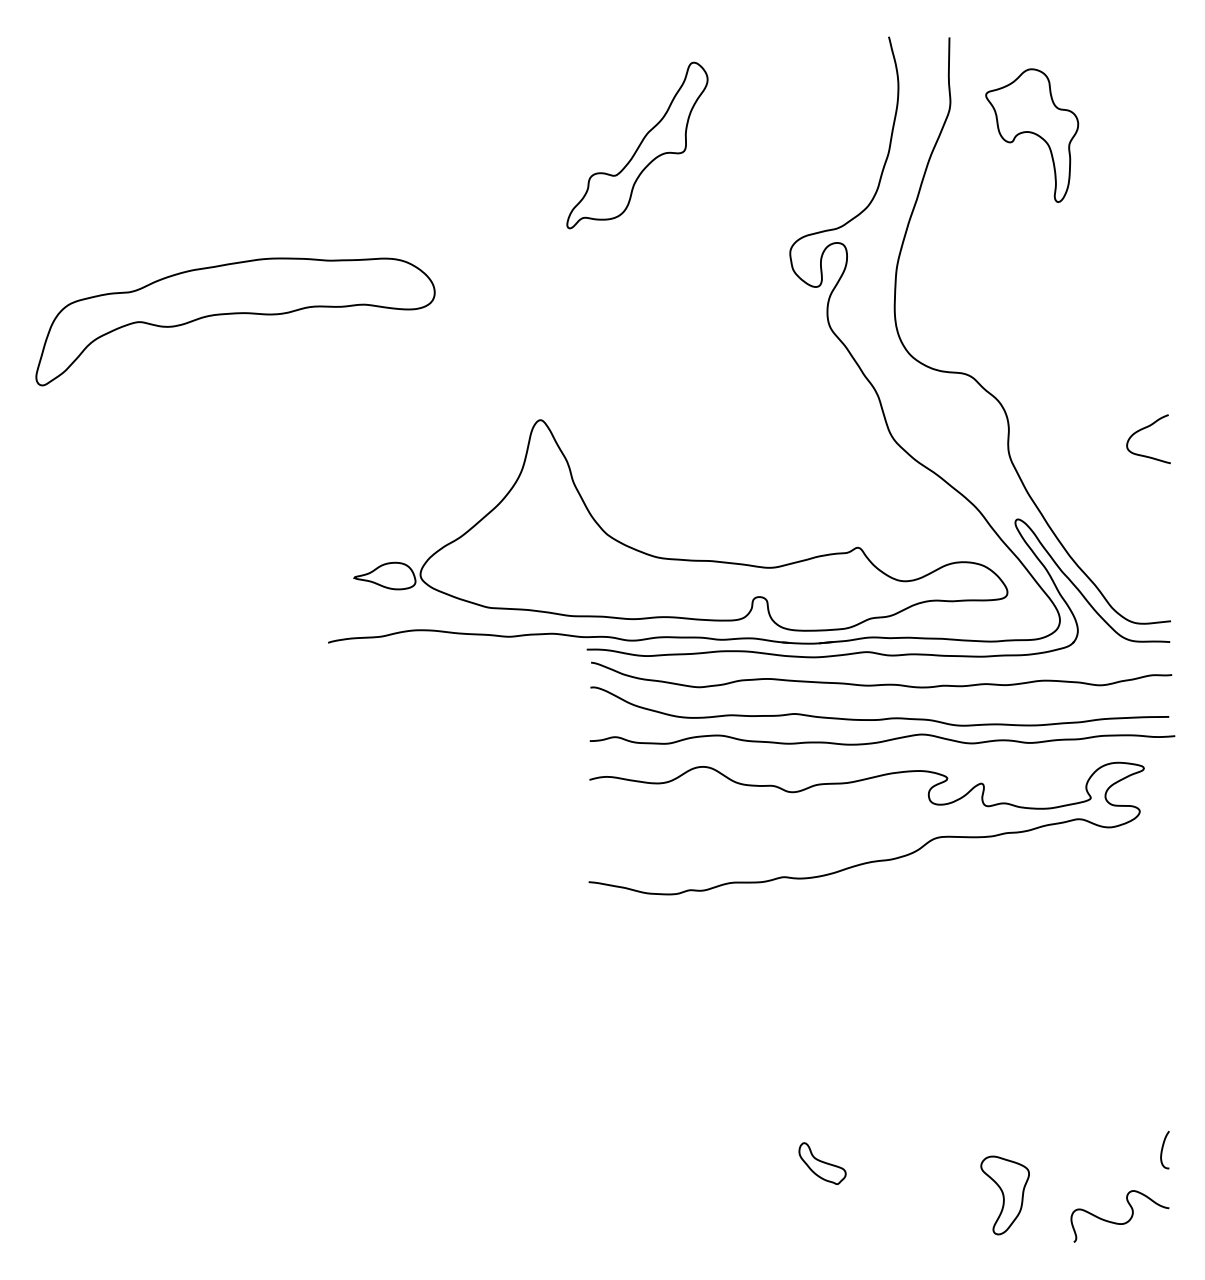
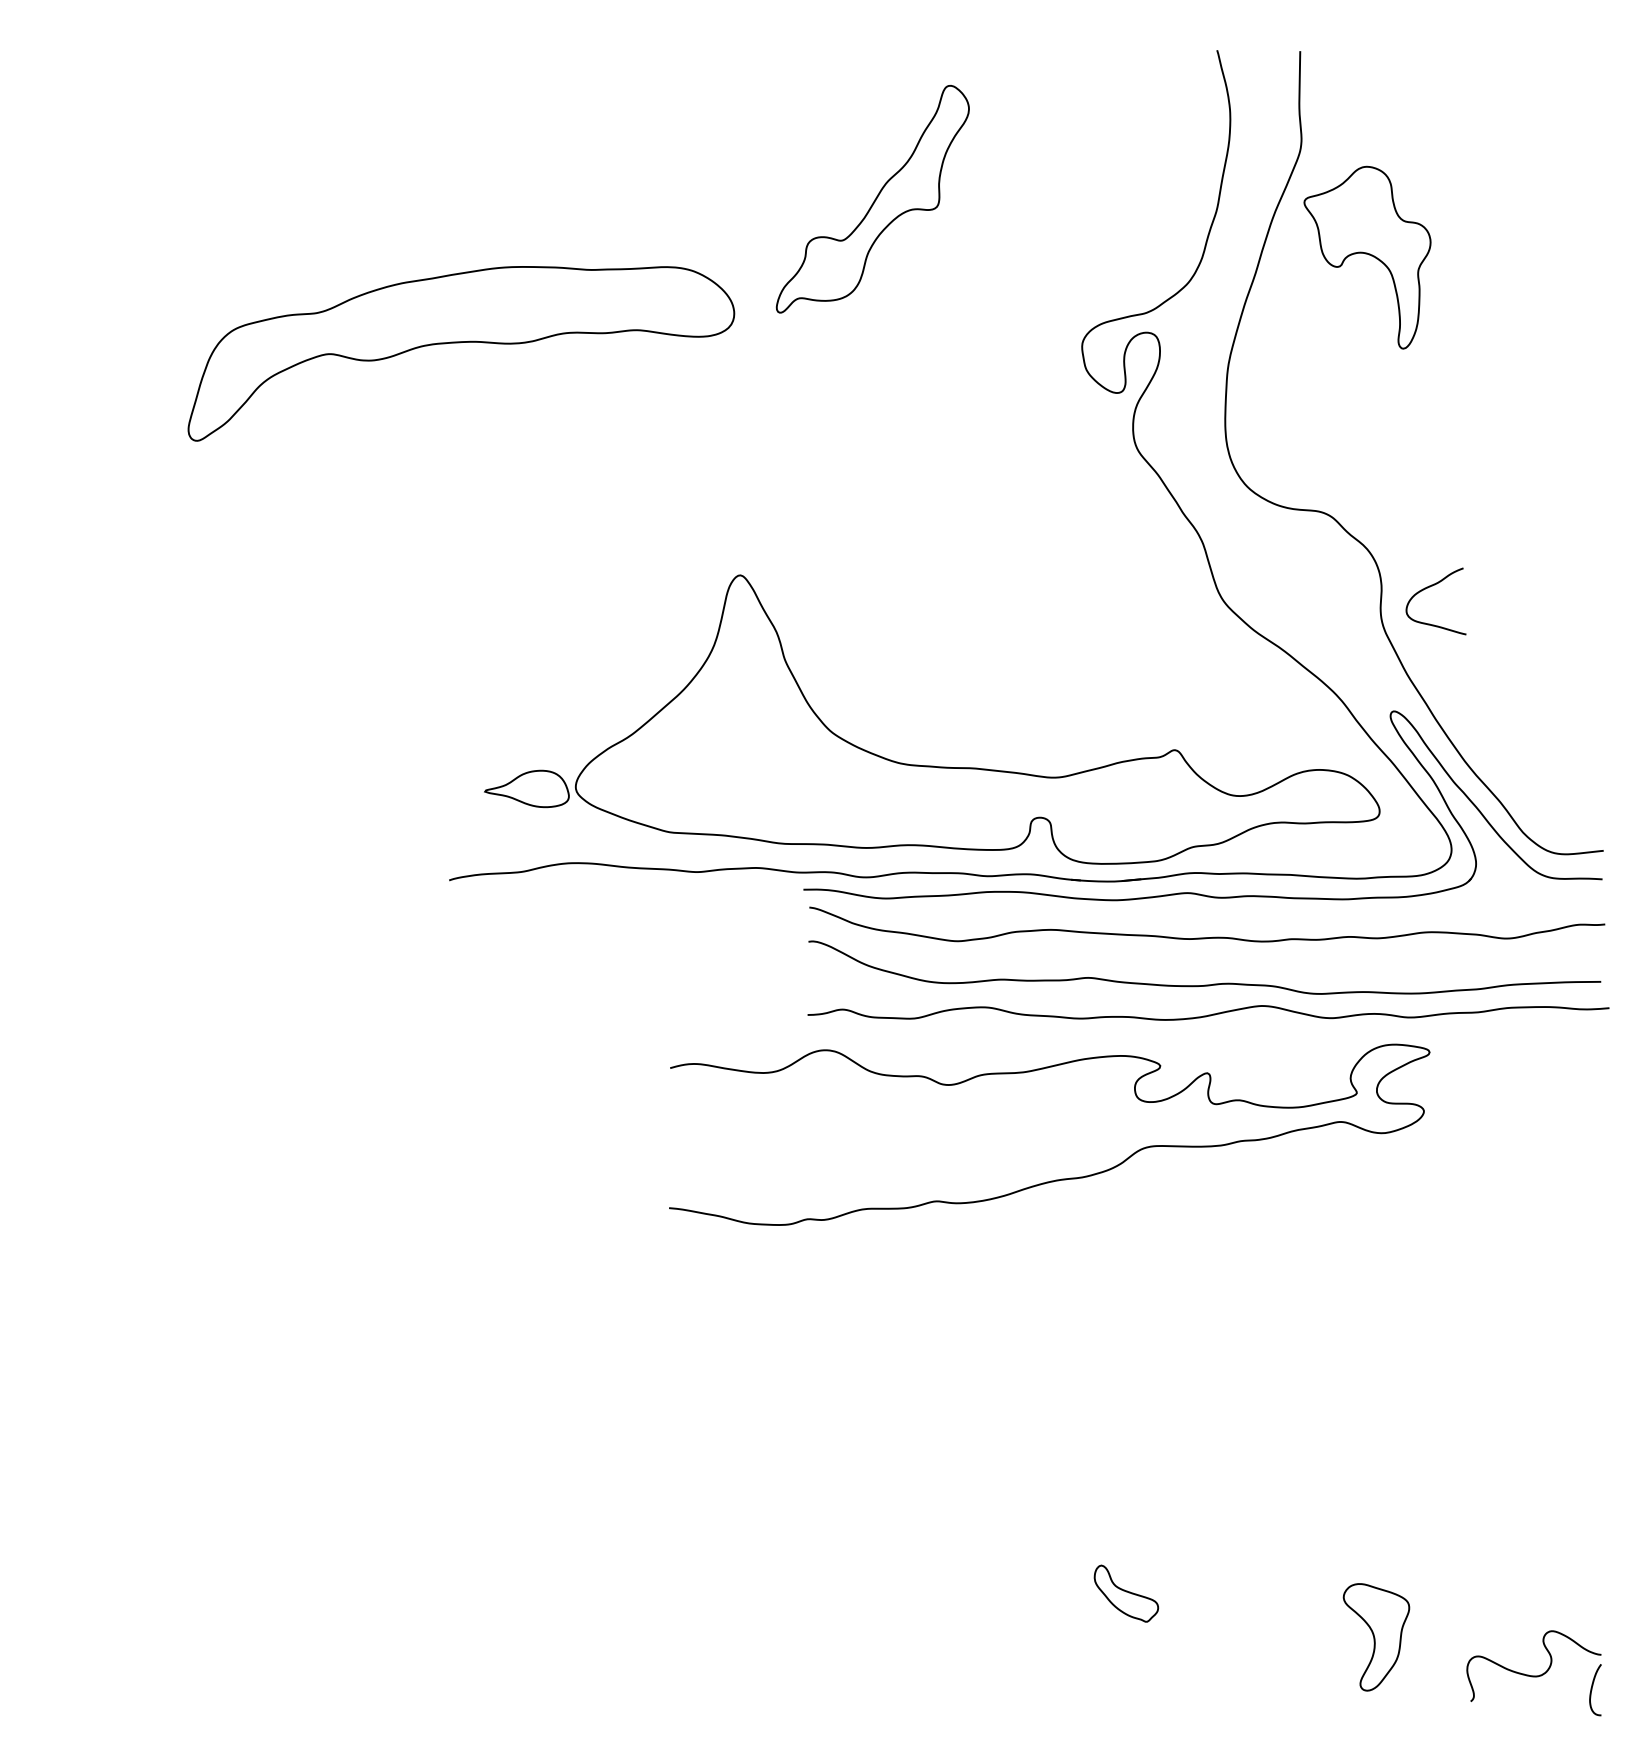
part: (1032, 135) -> (1367, 257), moved
part: (234, 314) -> (460, 343), moved
curve: (1144, 429) -> (1430, 587), moved
curve: (870, 861) -> (1055, 1179), moved
curve: (1162, 1150) -> (1592, 1690), moved

